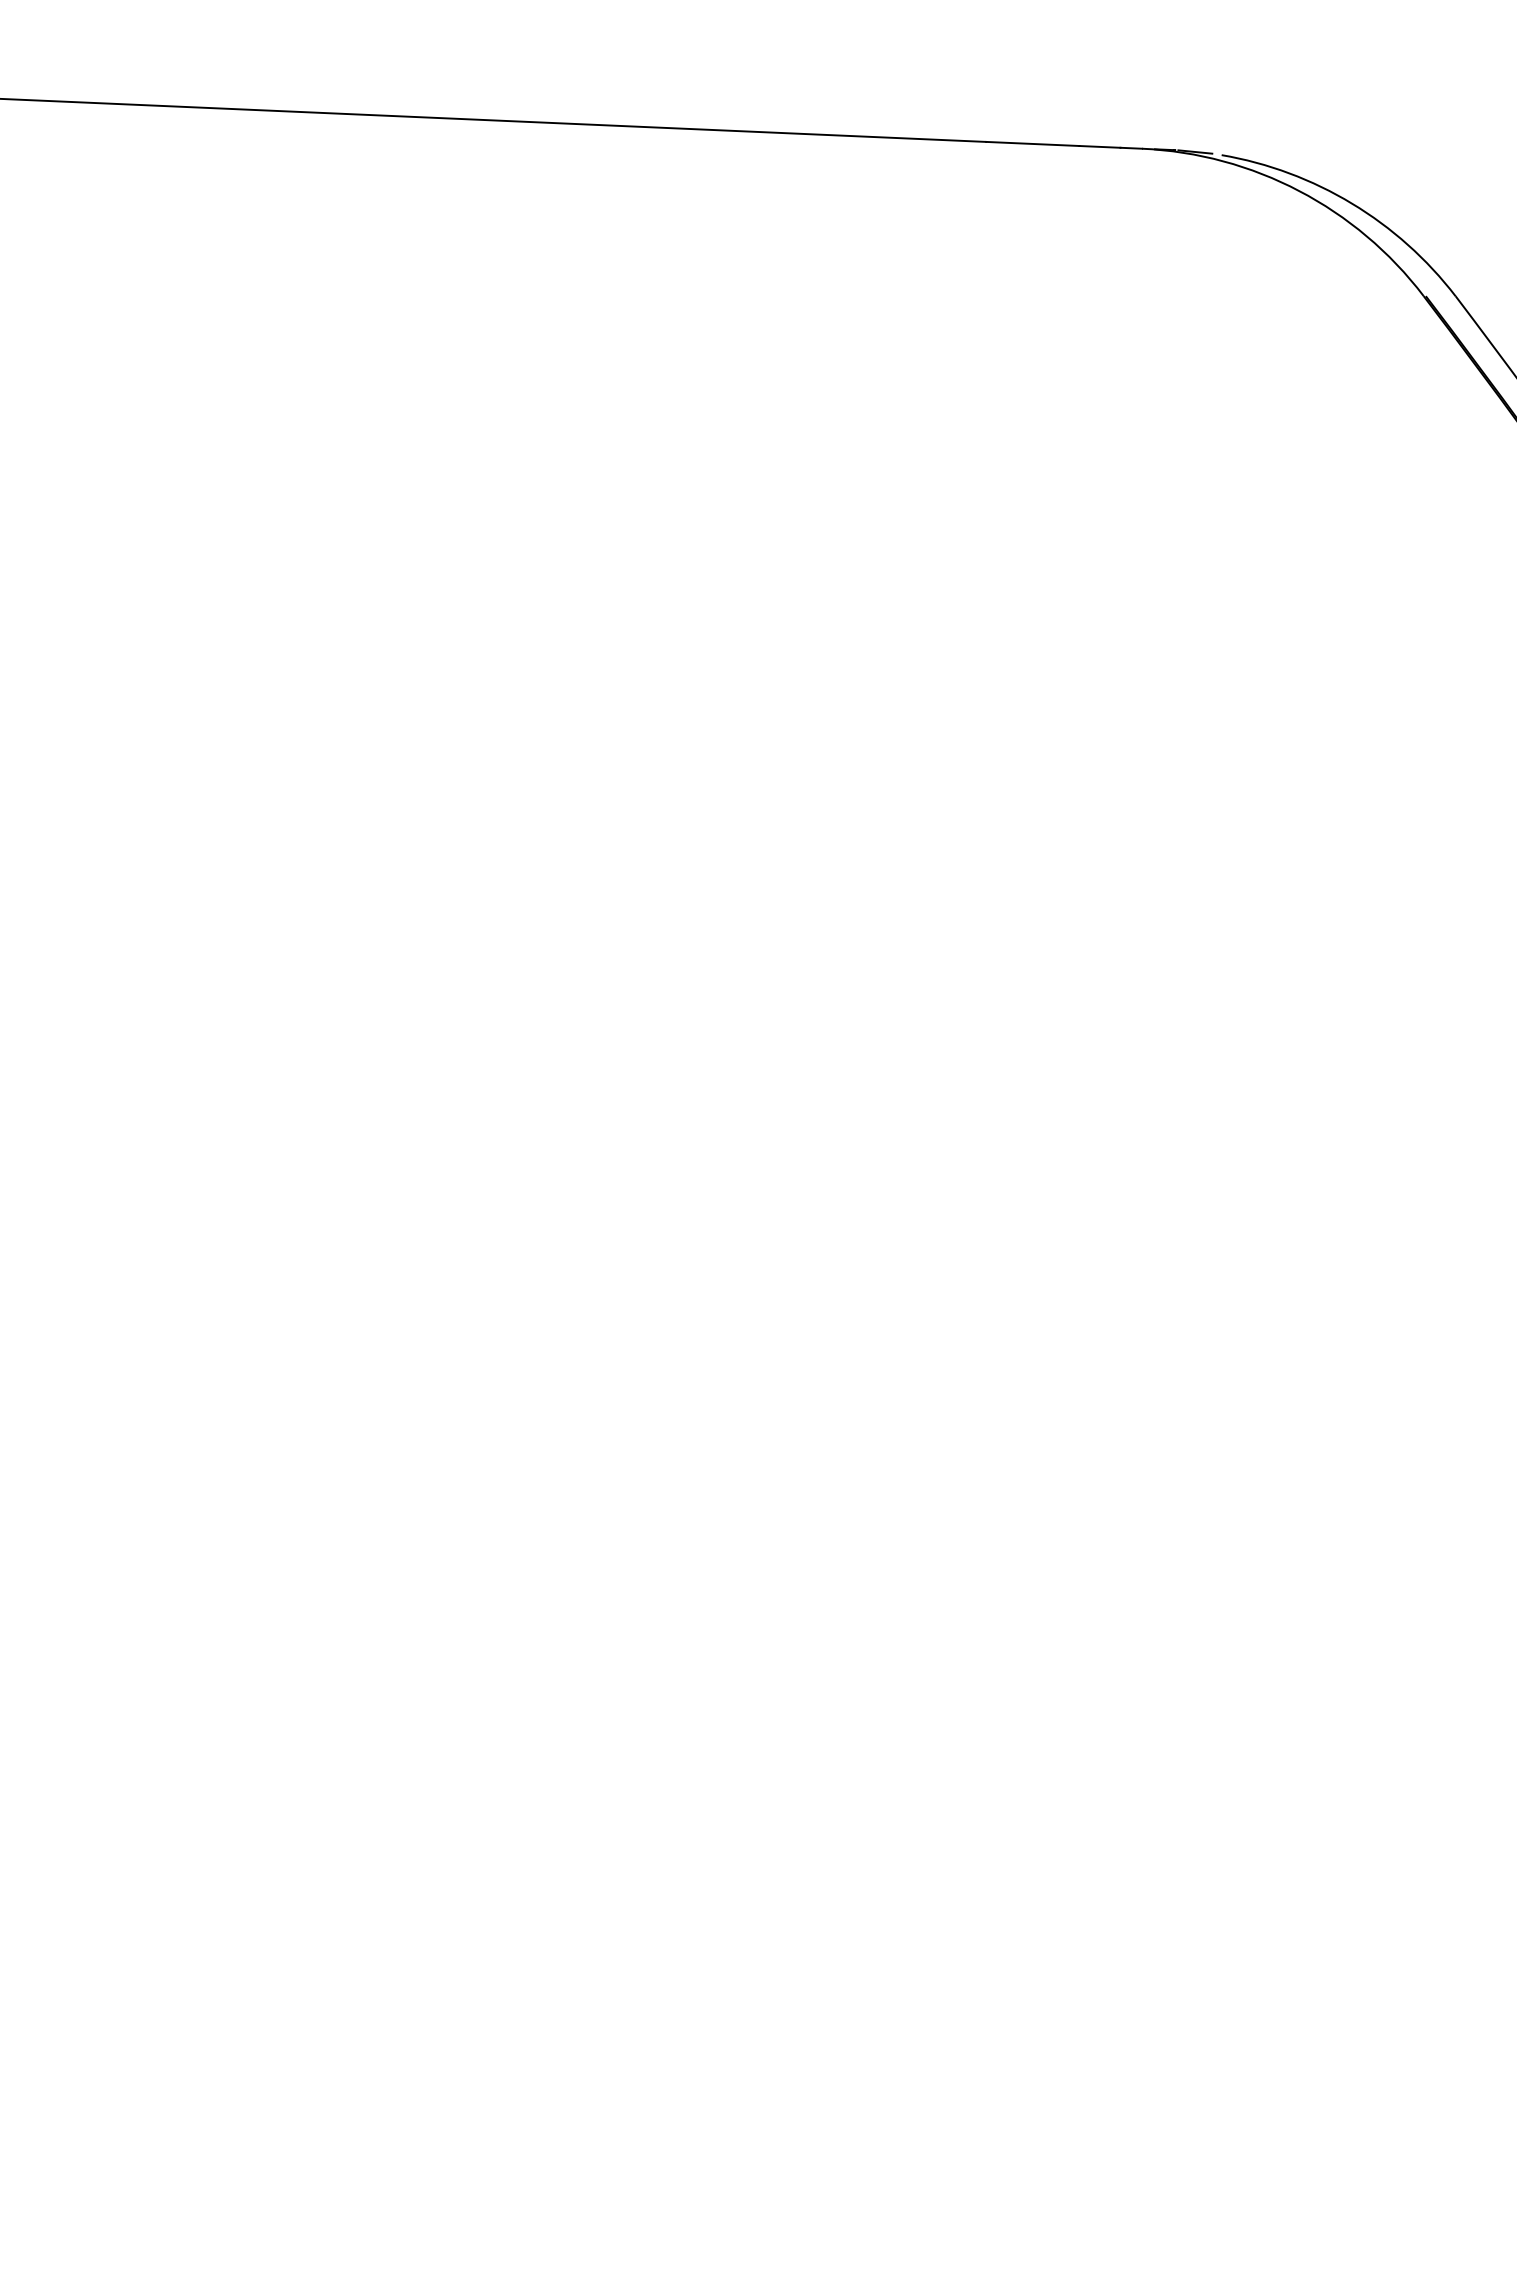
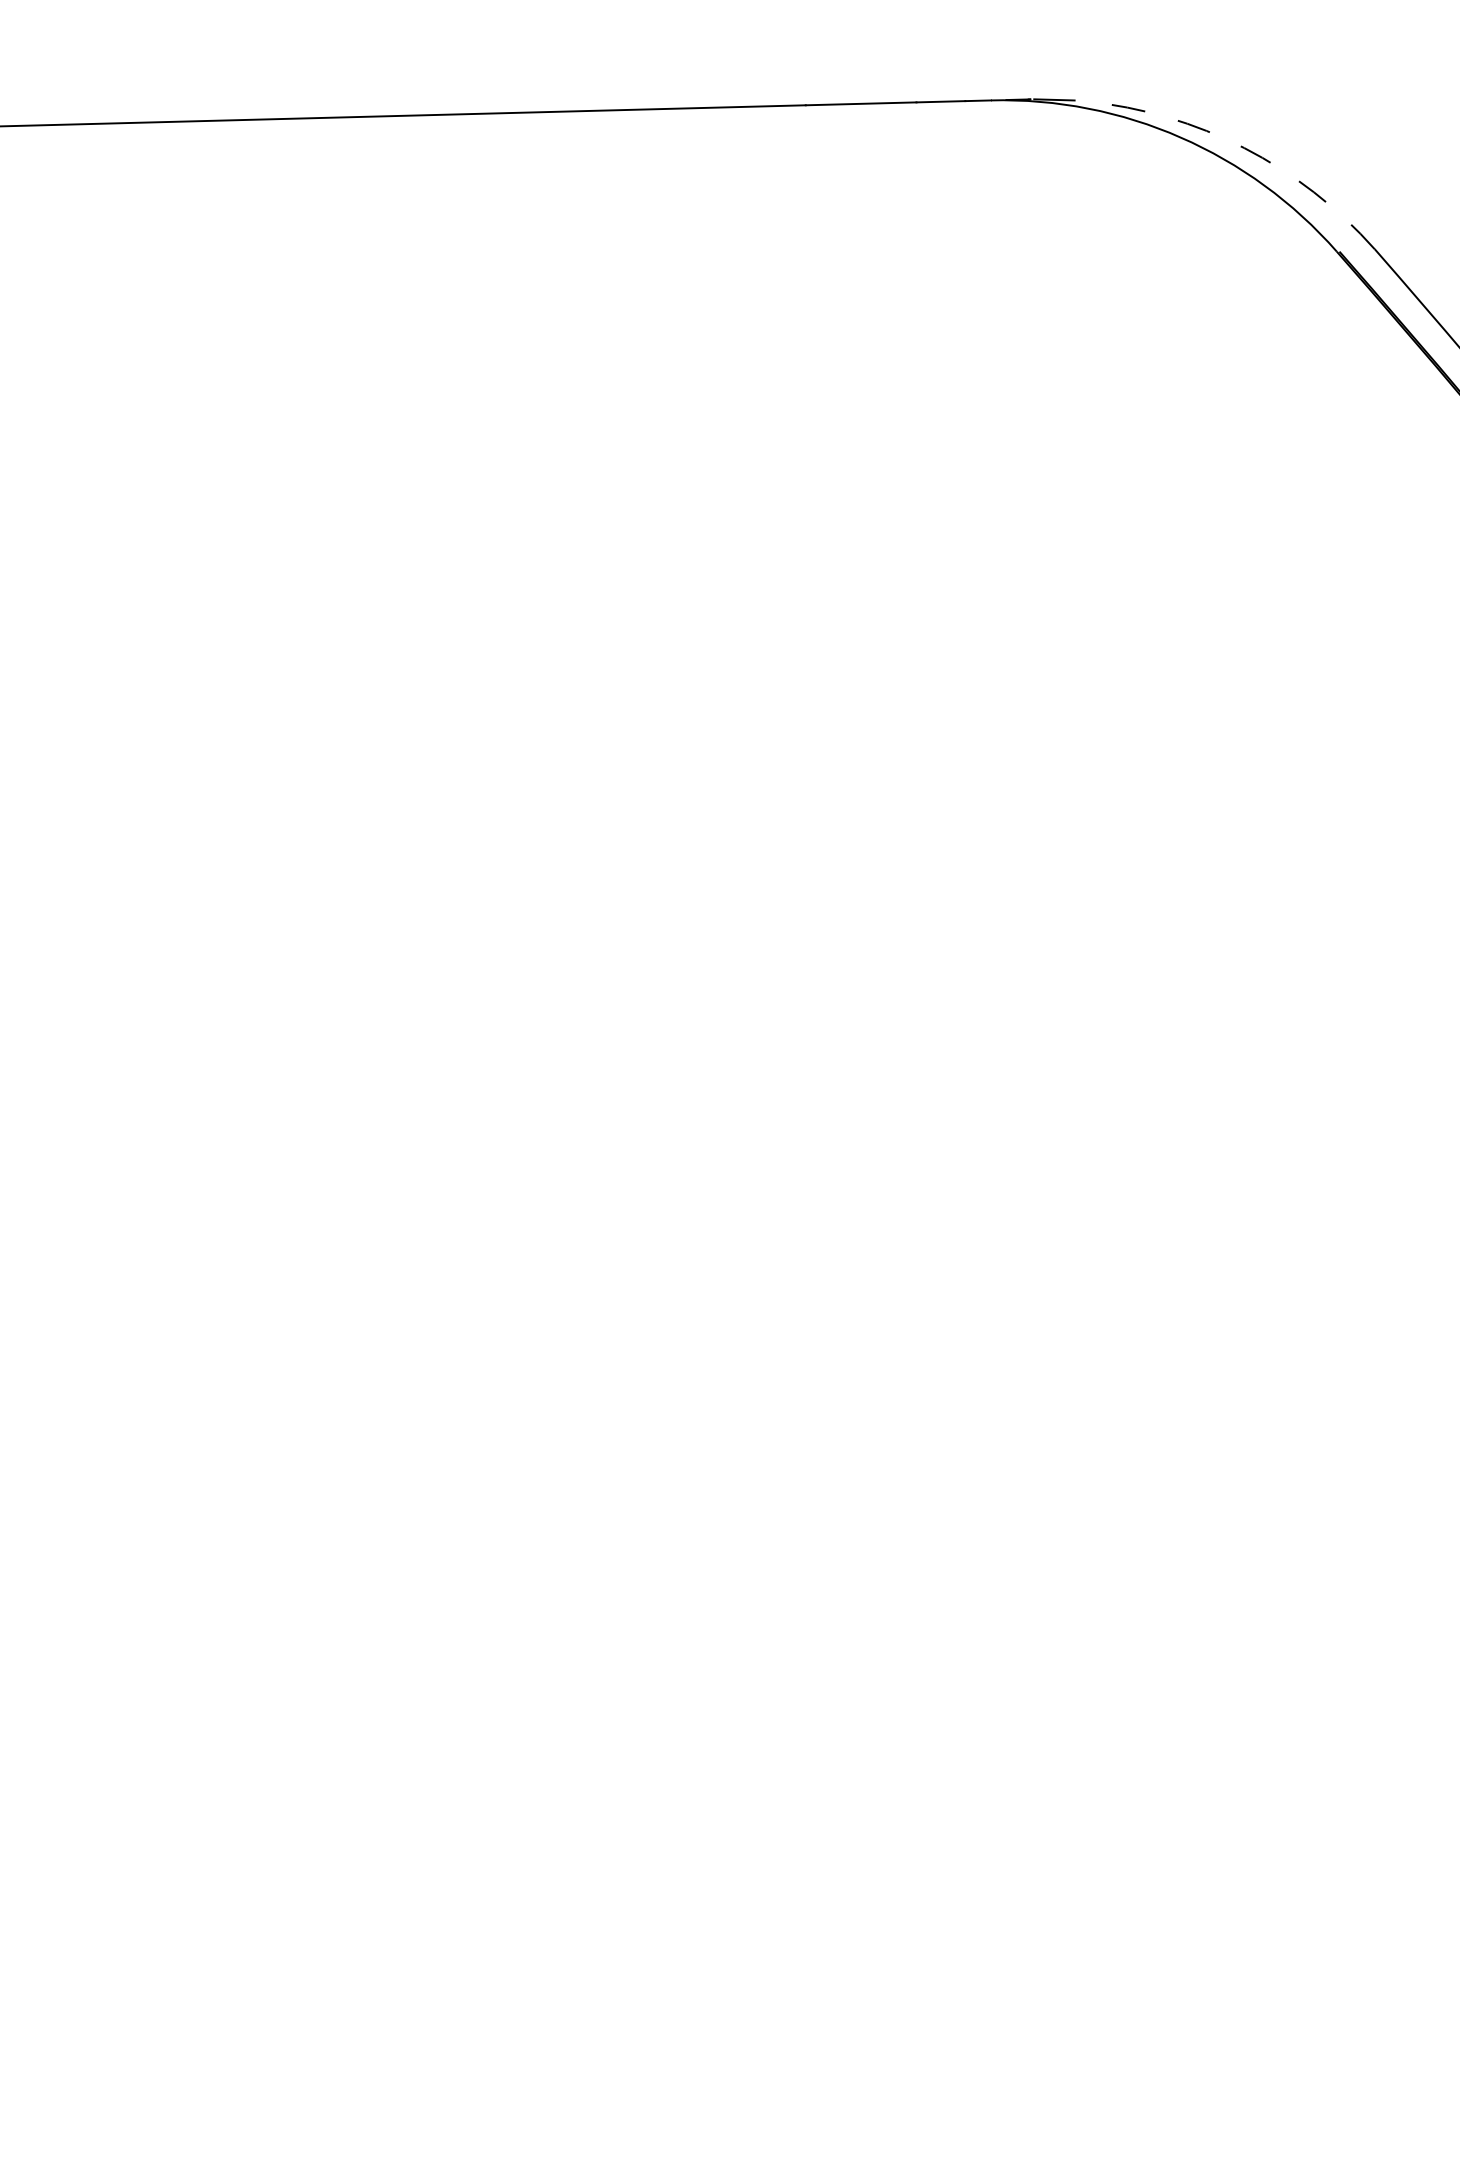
arc: (1352, 203) -> (1244, 147), solid -> dashed

